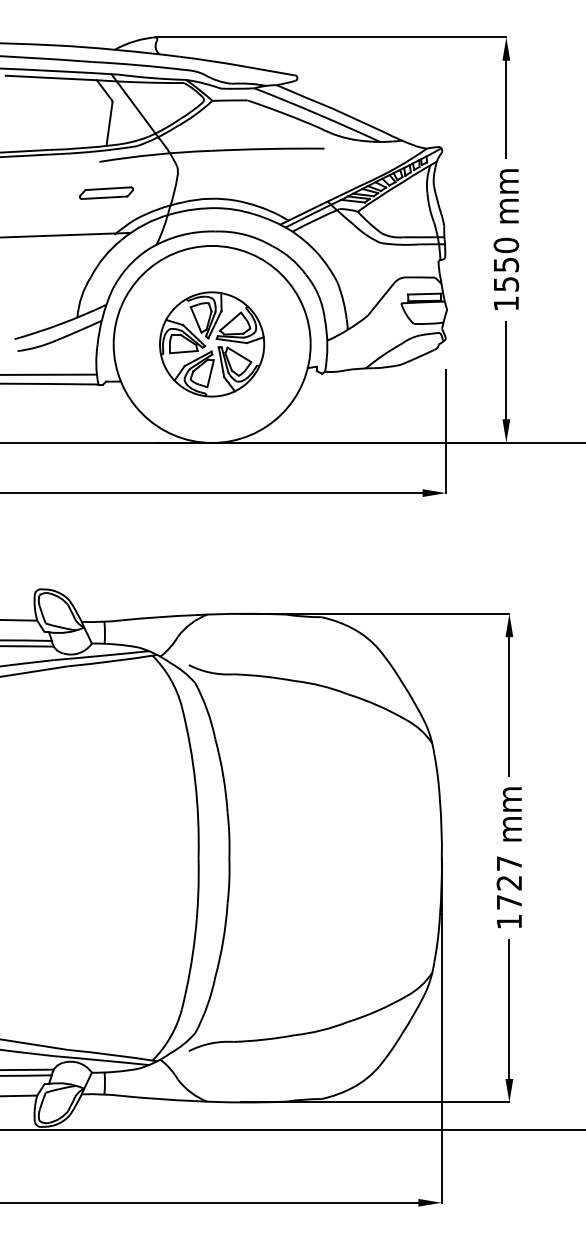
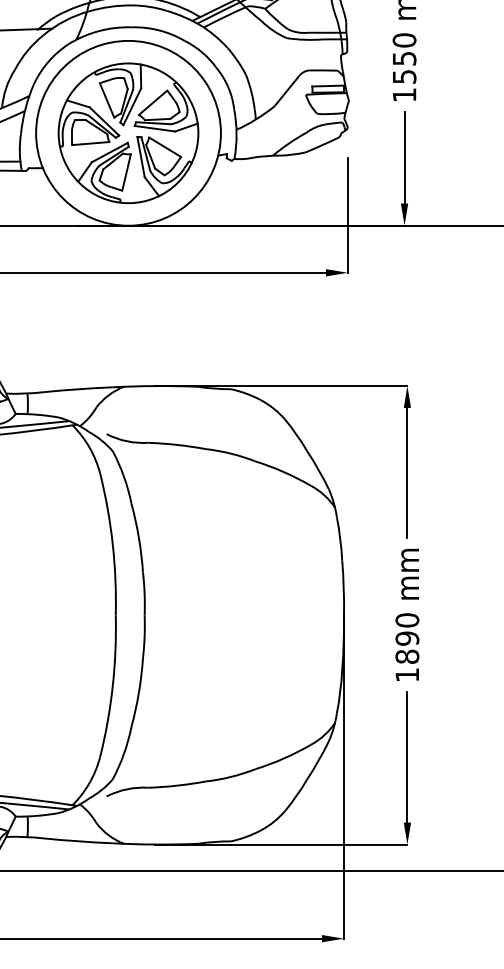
part: (211, 344) -> (127, 133), size x1.43
text: (509, 882) -> (407, 638), 1727 -> 1890

